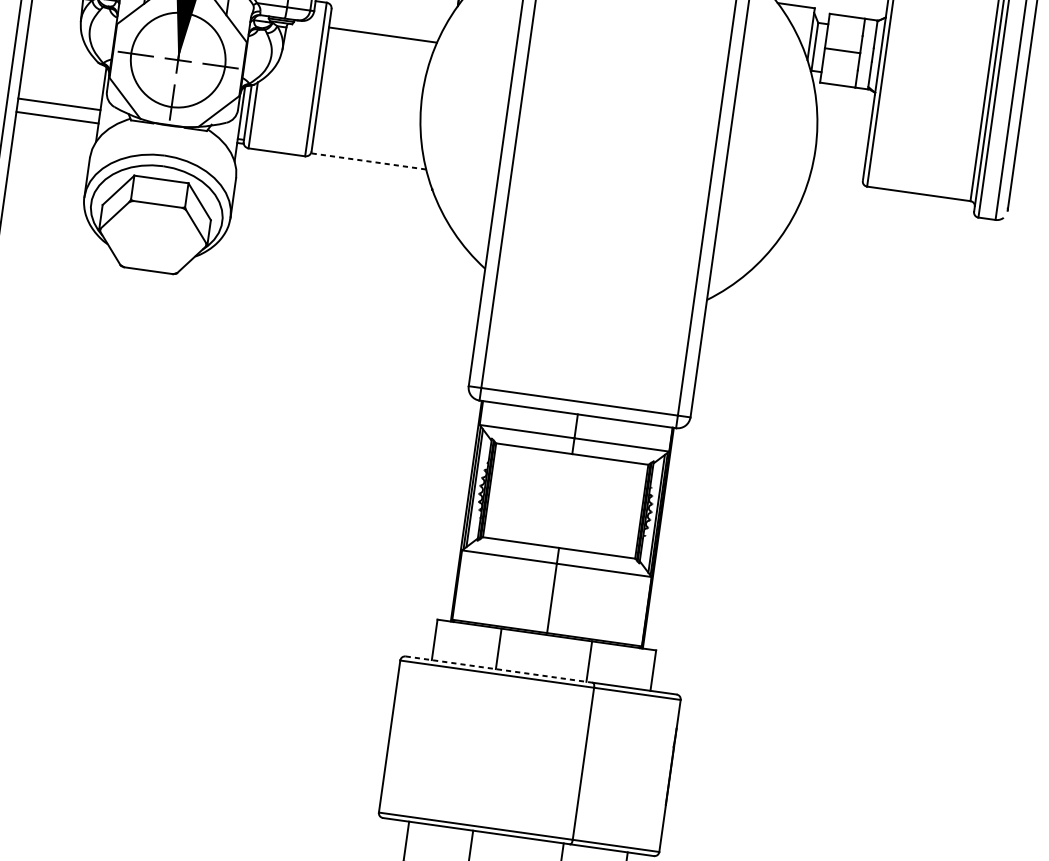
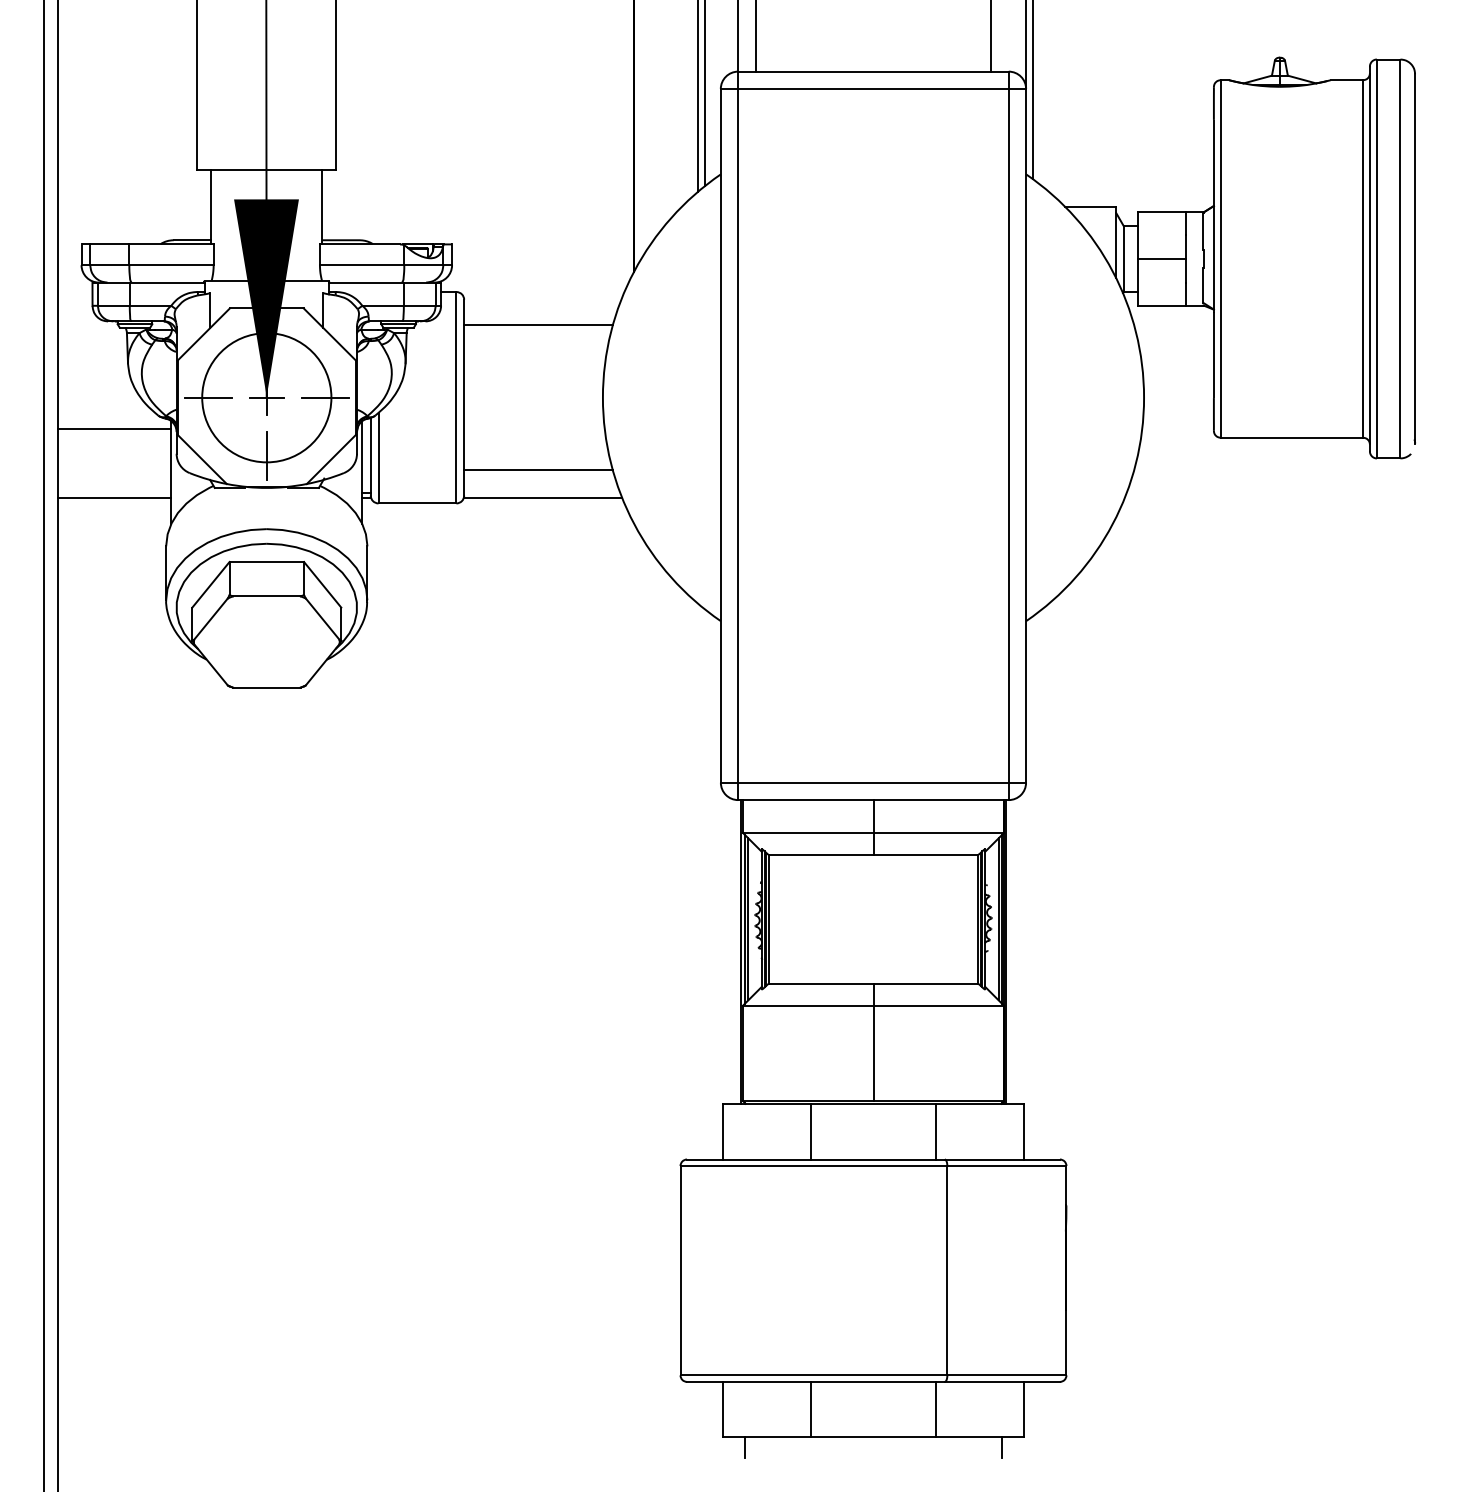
line: (59, 103) -> (114, 428), moved
line: (368, 140) -> (538, 470), added
line: (368, 161) -> (542, 498), dashed -> solid
line: (499, 669) -> (815, 1159), dashed -> solid

